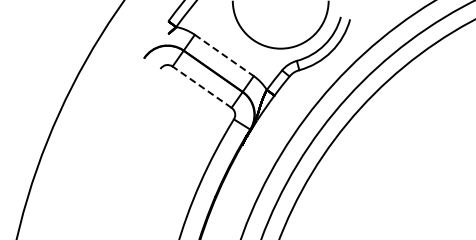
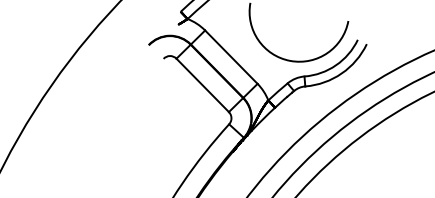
line: (224, 55) -> (231, 57), dashed -> solid
line: (201, 86) -> (202, 84), dashed -> solid

